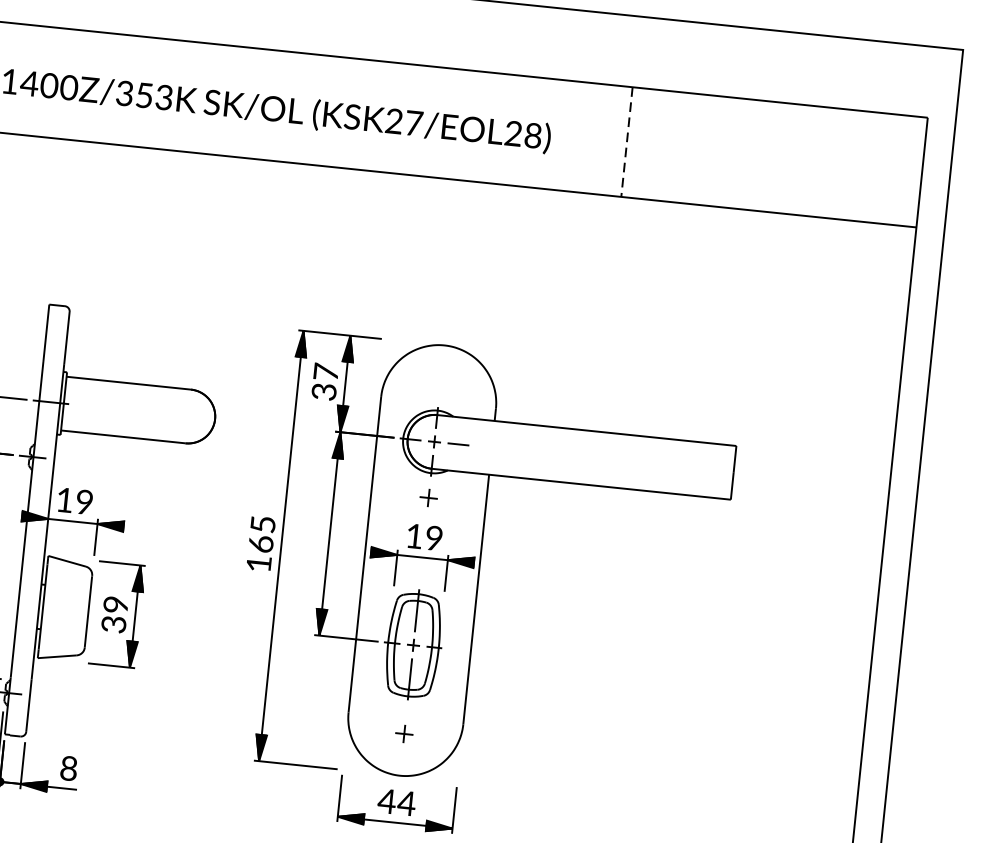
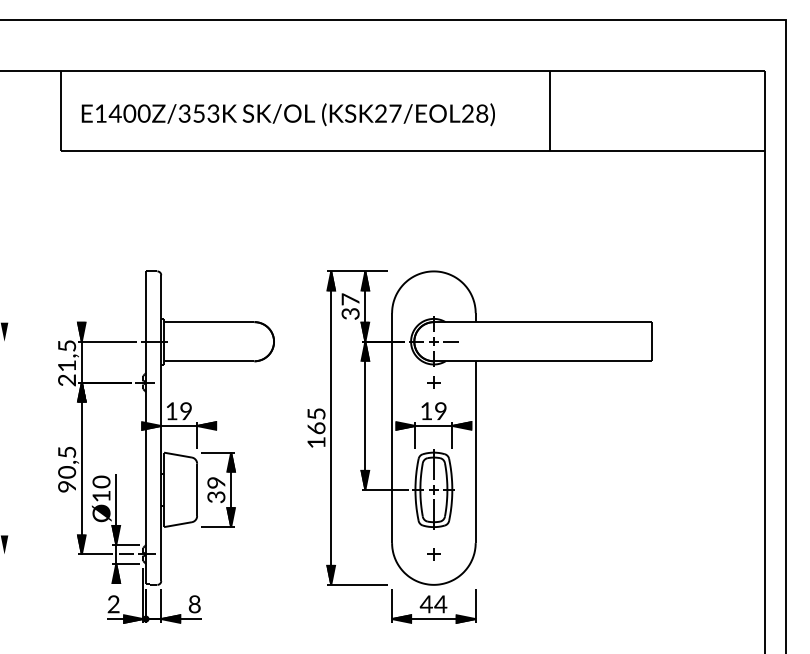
line: (627, 142) -> (550, 111), dashed -> solid

